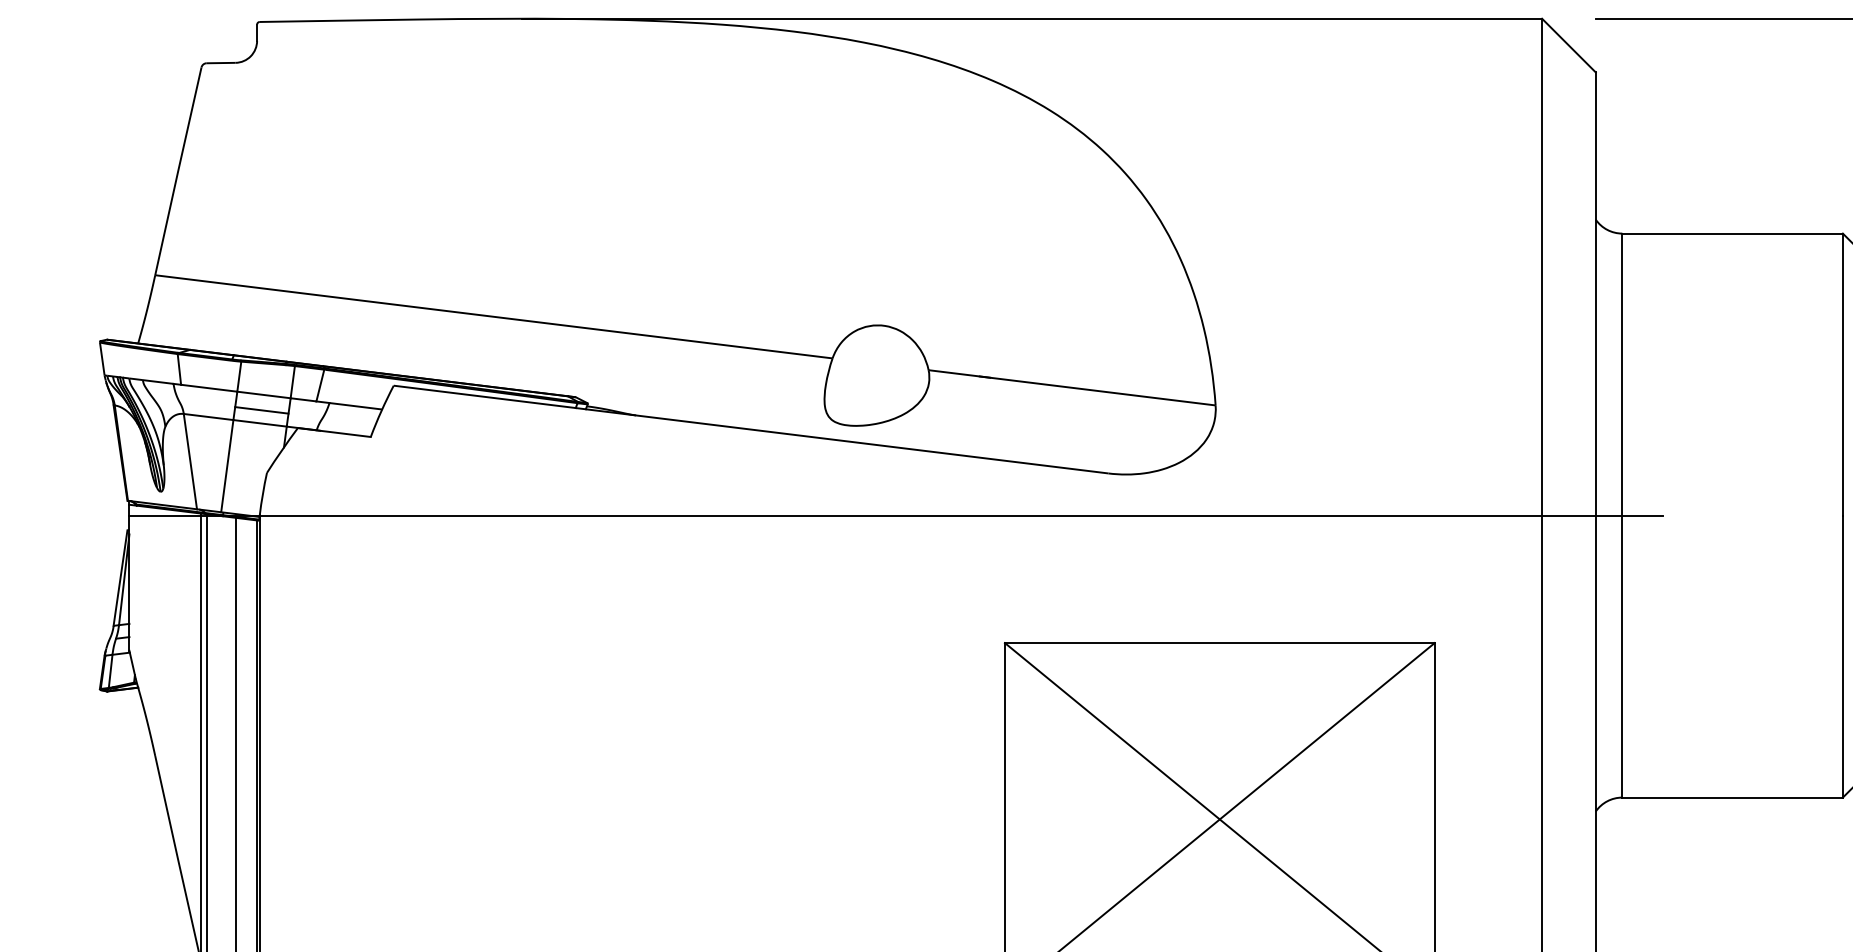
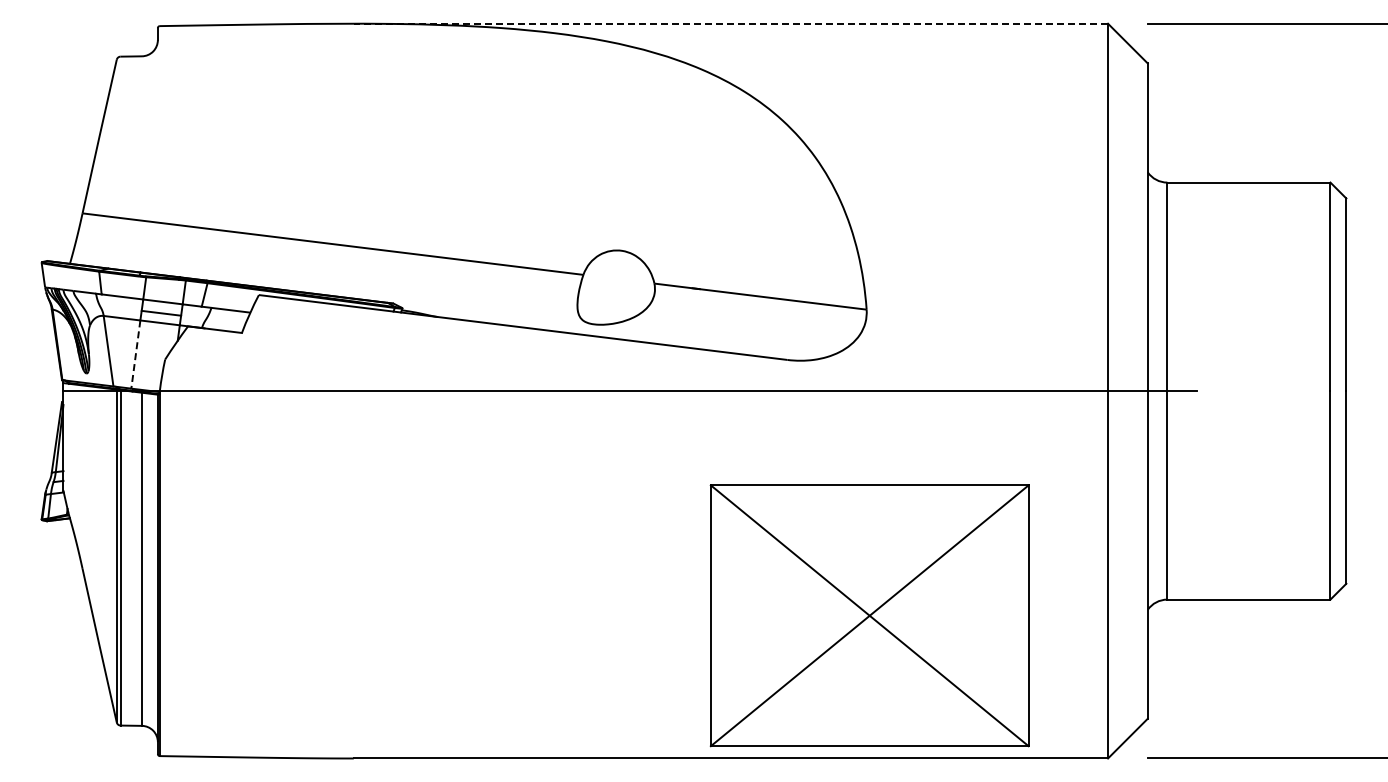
line: (1031, 18) -> (730, 23), solid -> dashed
line: (226, 467) -> (135, 355), solid -> dashed

